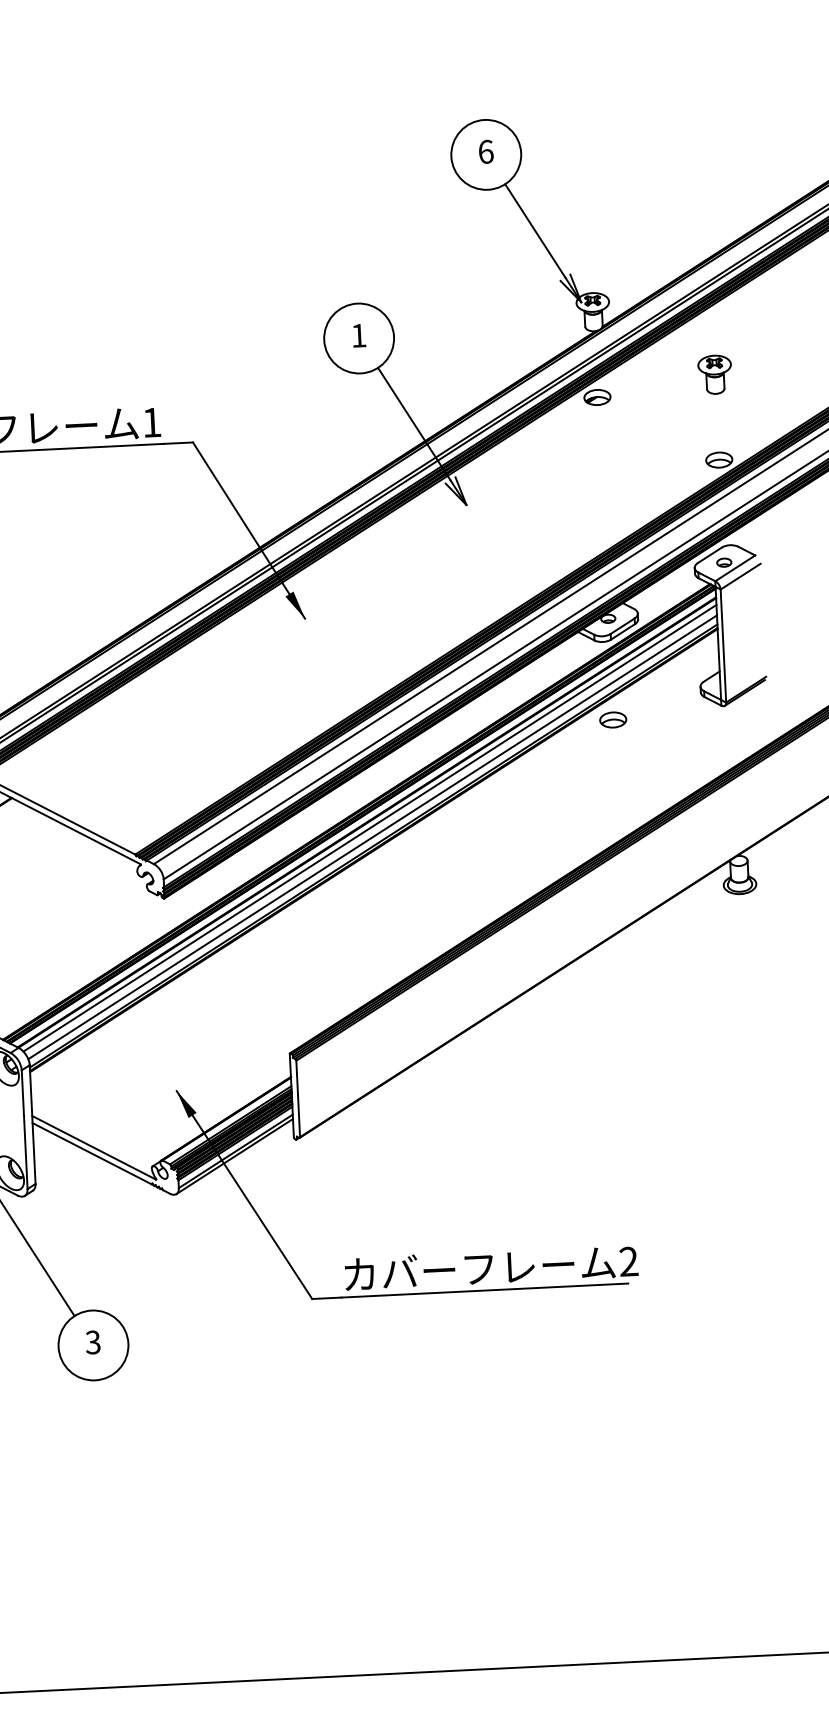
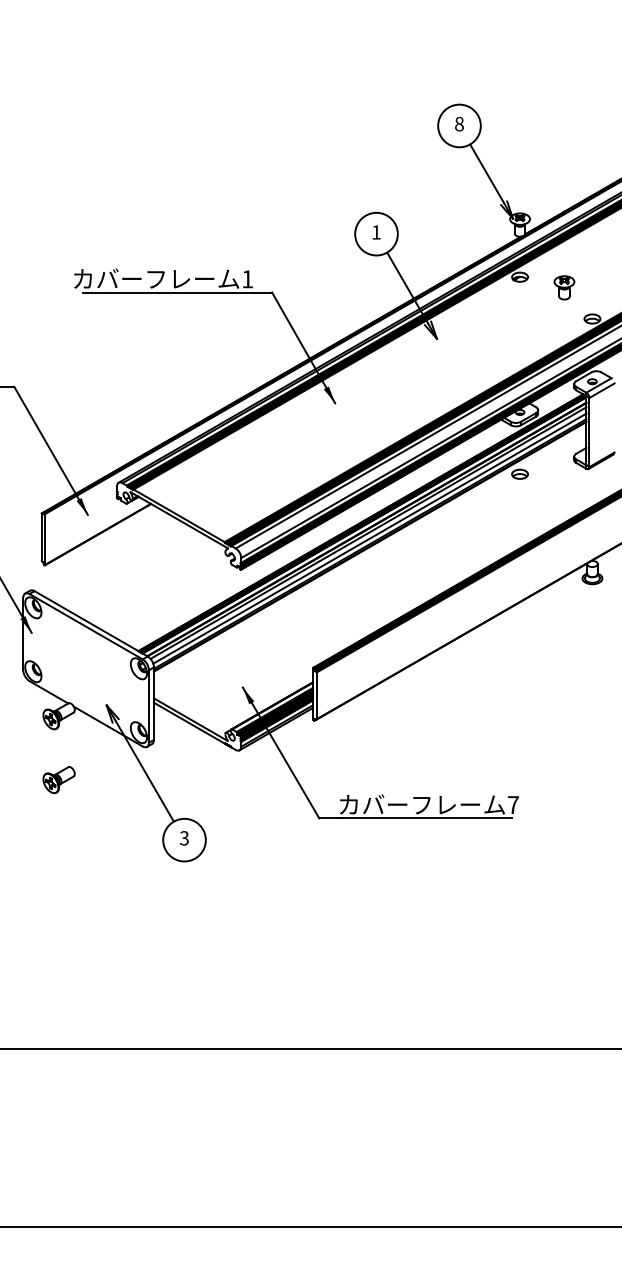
text: (486, 150) -> (459, 123), 6 -> 8
part: (715, 374) -> (564, 287), moved
text: (628, 1260) -> (513, 804), 2 -> 7

